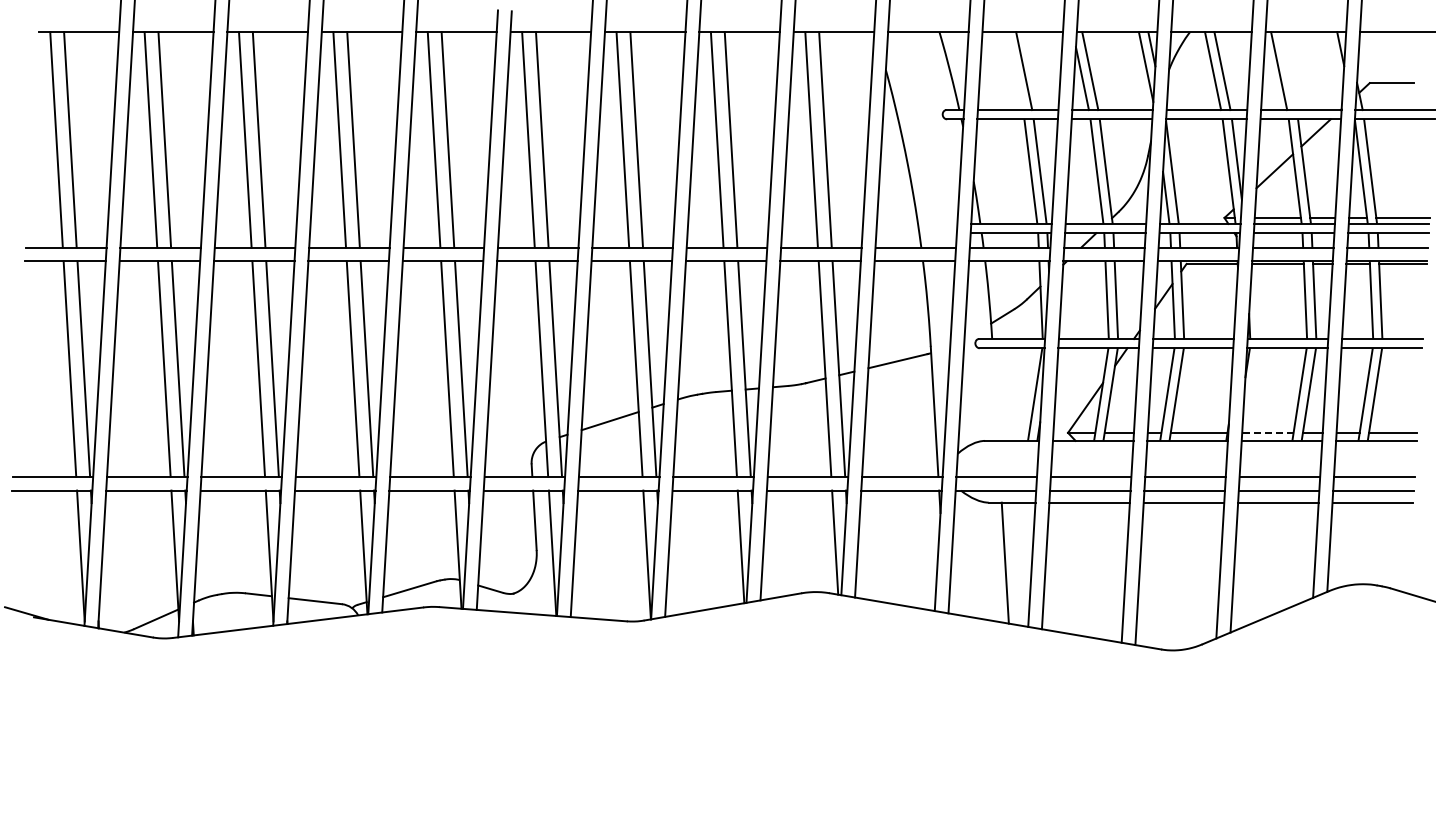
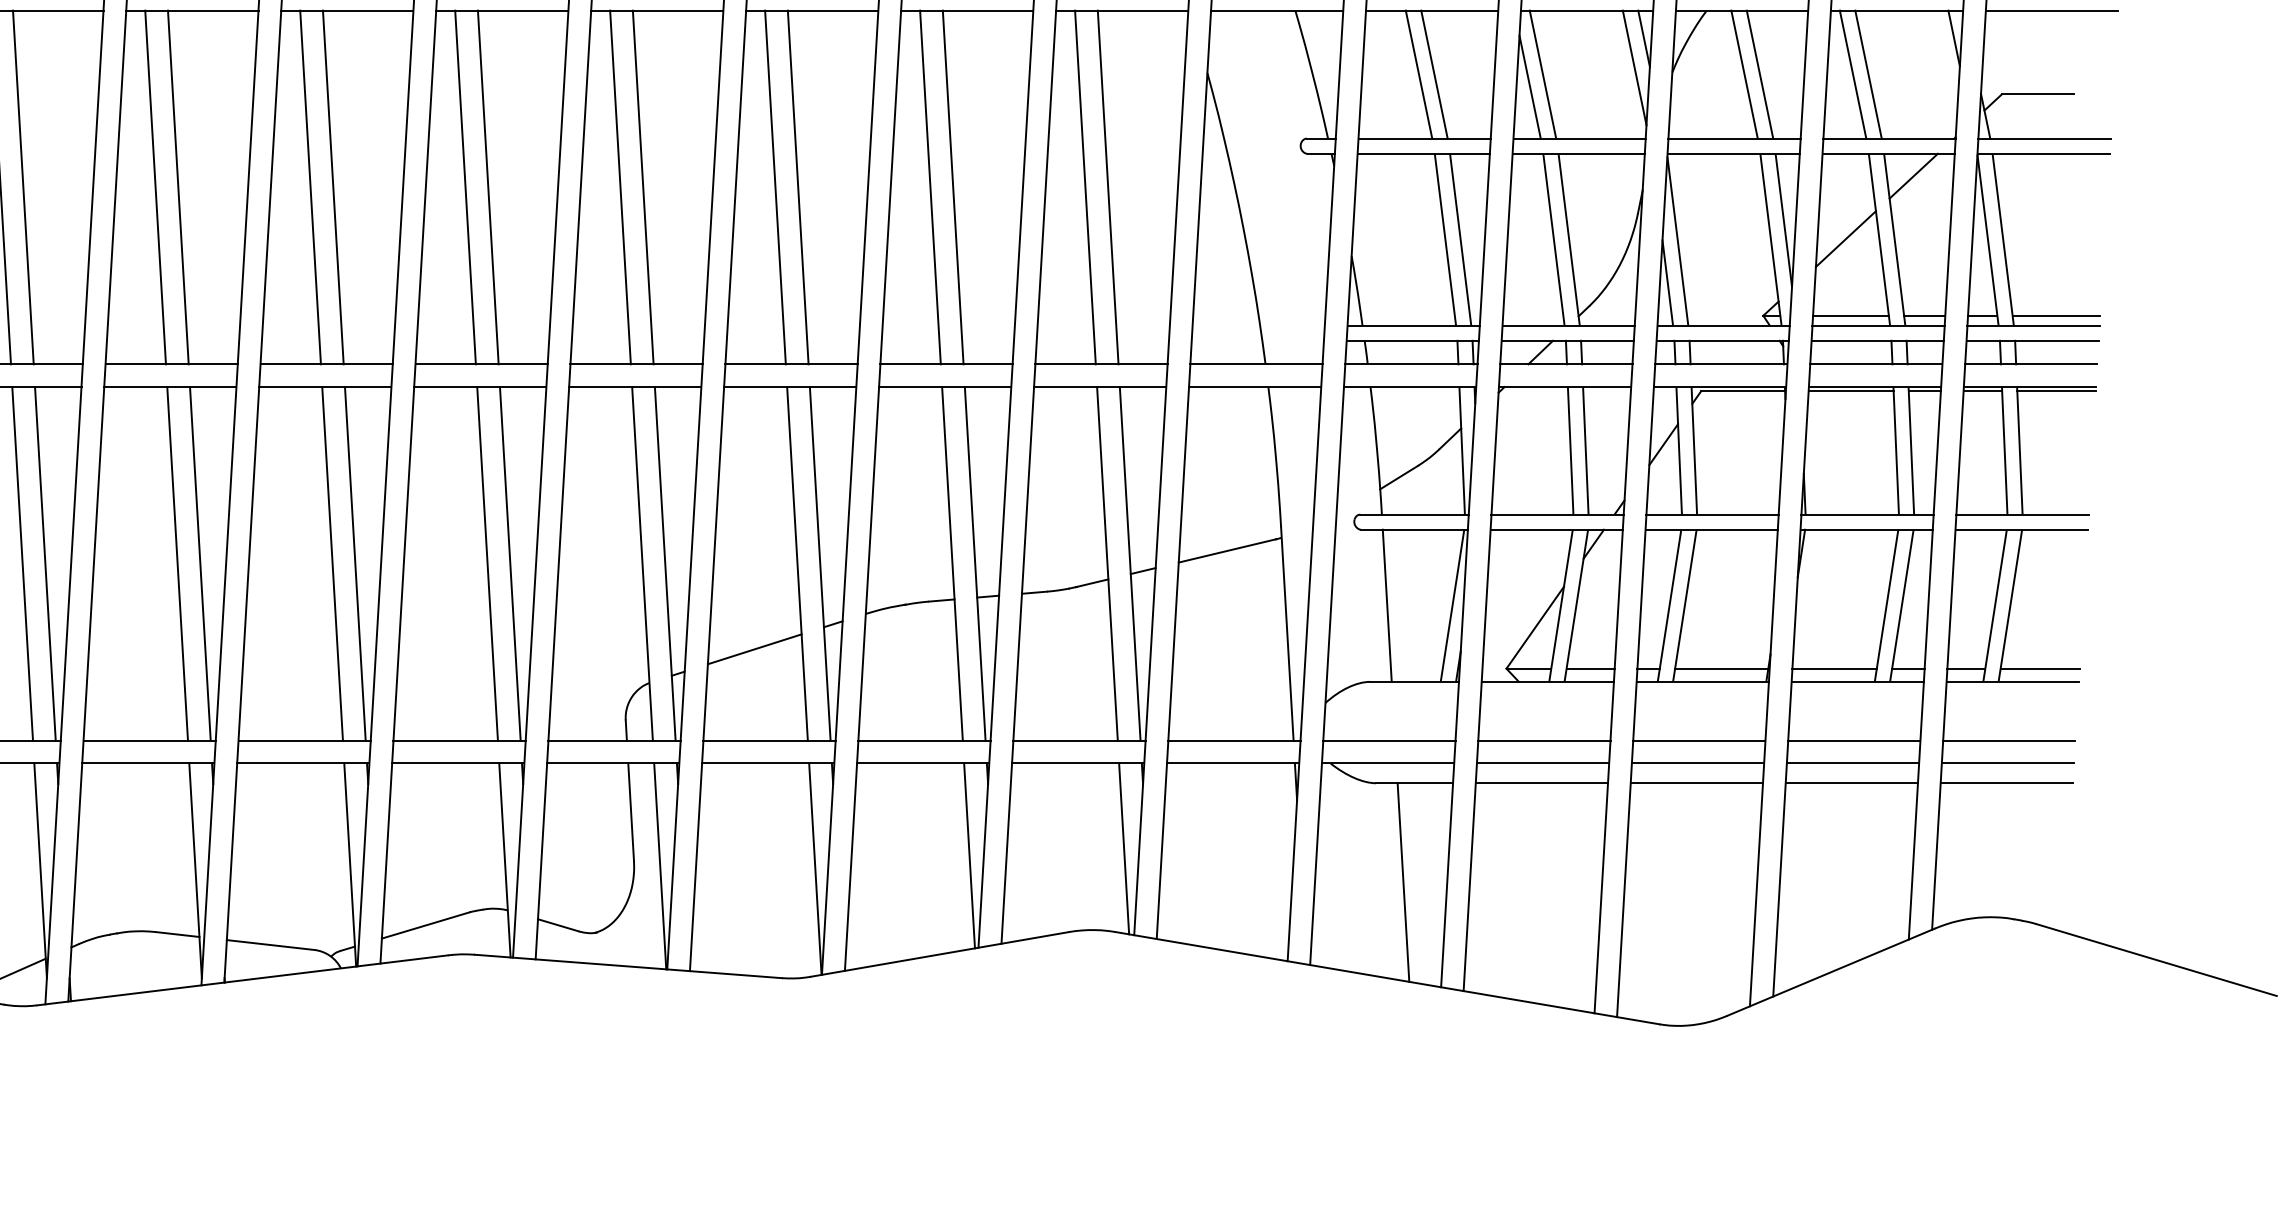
line: (1014, 71) -> (1418, 75), added
line: (1288, 71) -> (1868, 75), added
line: (995, 394) -> (1387, 605), added
line: (1267, 432) -> (1833, 668), dashed -> solid

